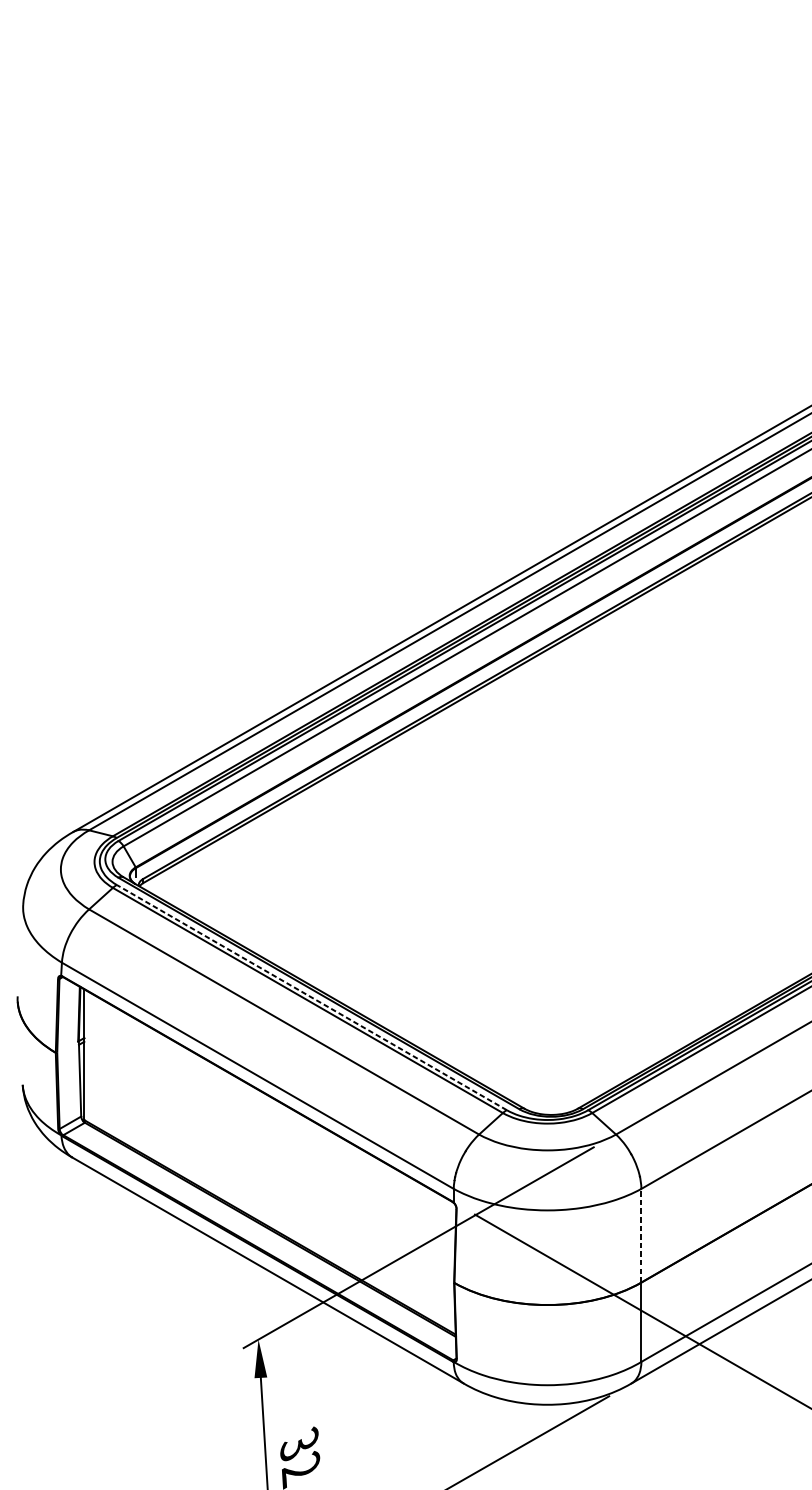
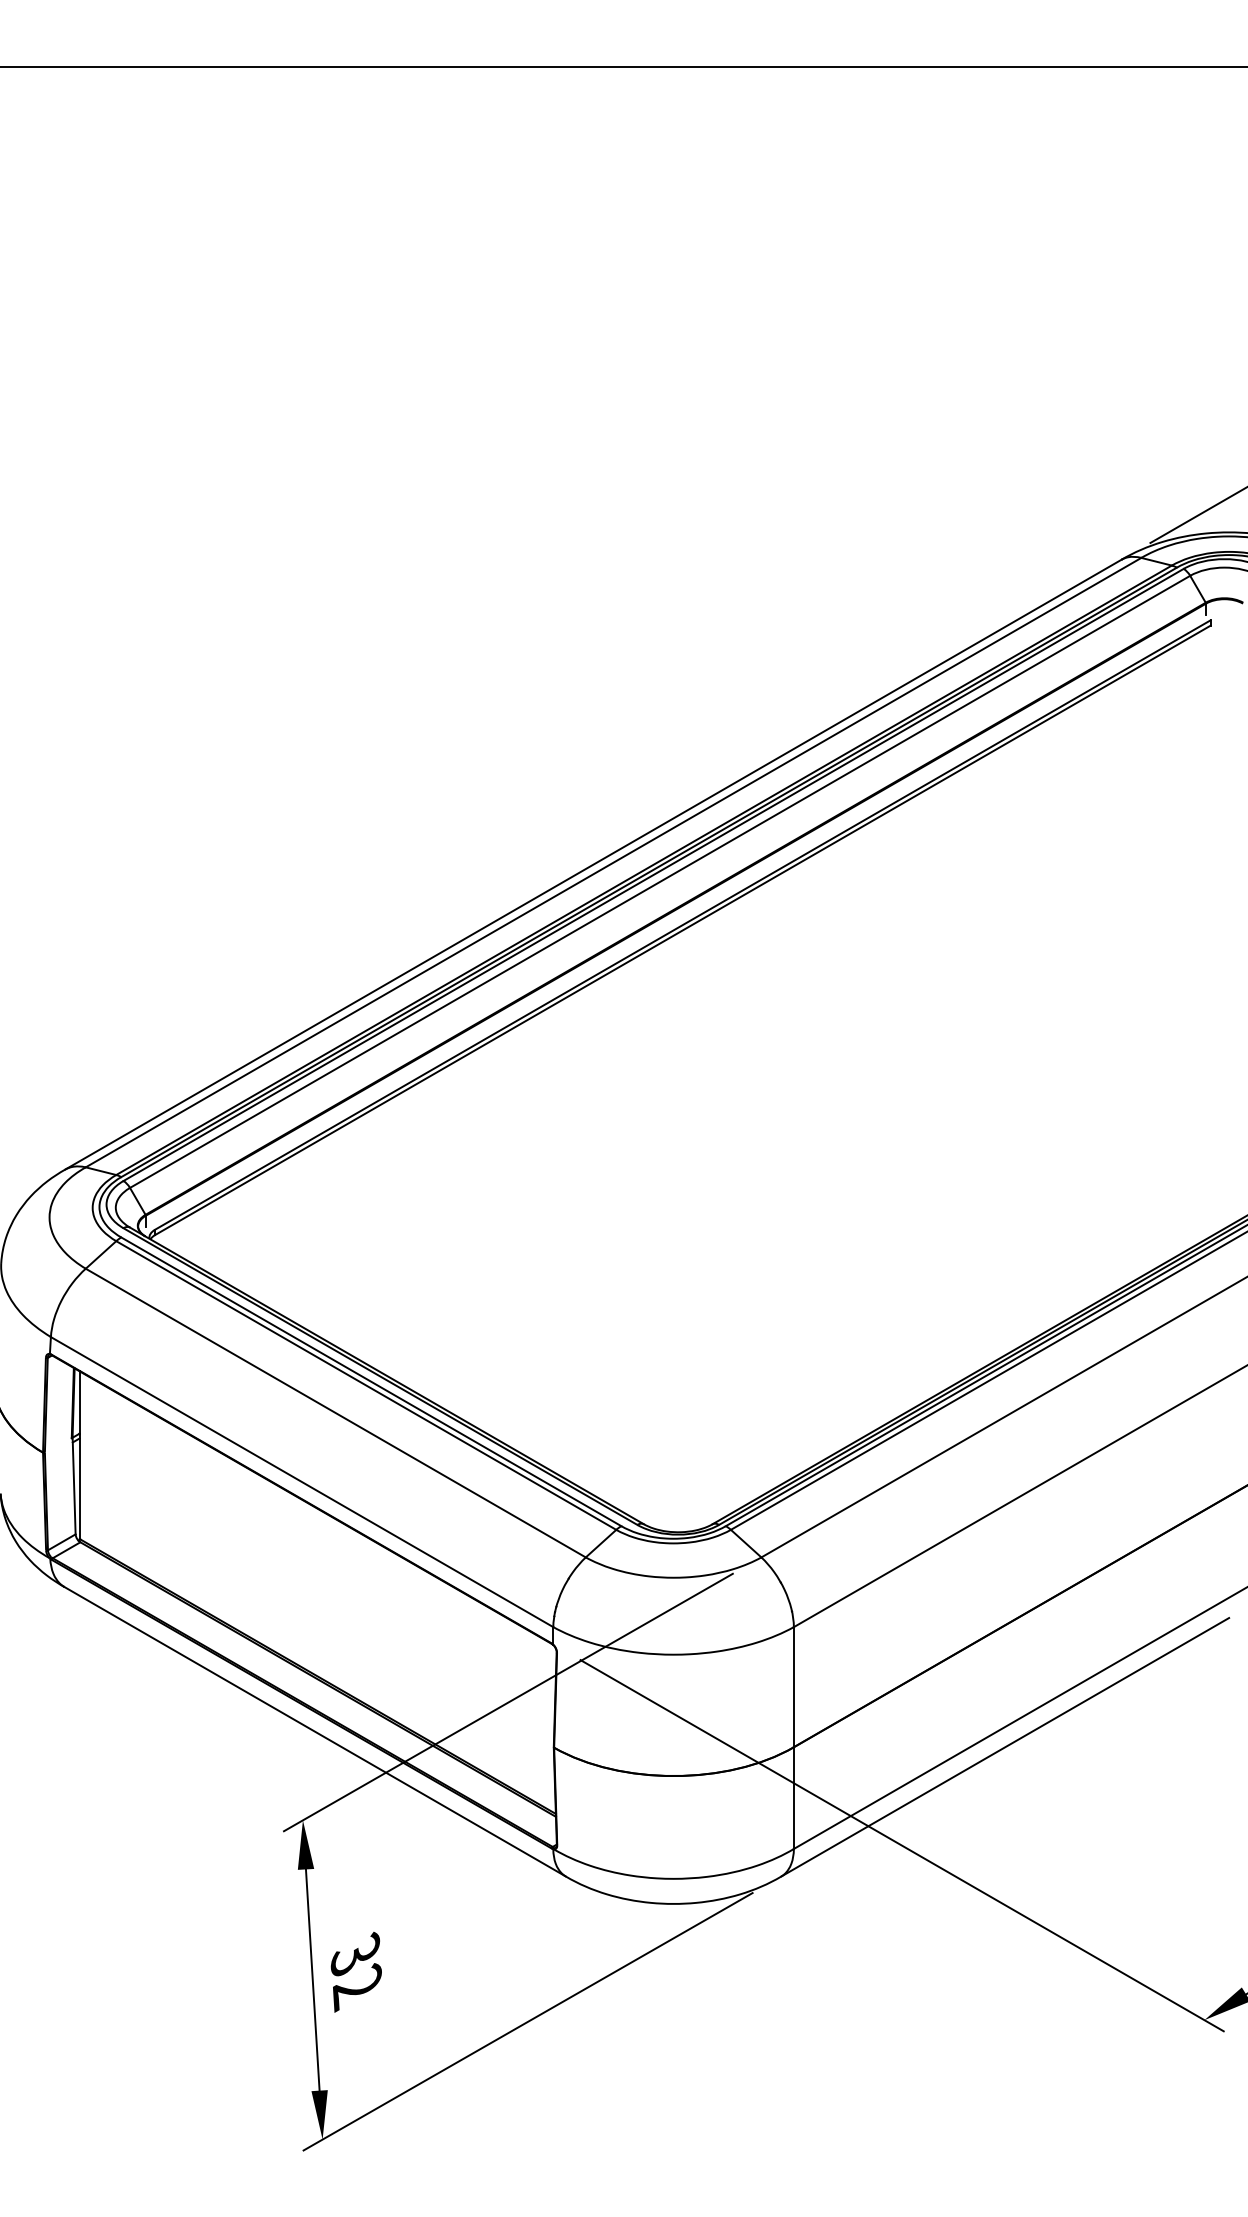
line: (311, 997) -> (371, 1381), dashed -> solid
line: (641, 1235) -> (793, 1686), dashed -> solid

